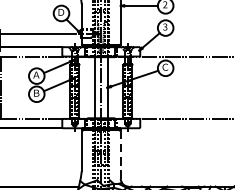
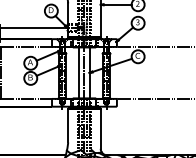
line: (120, 154) -> (100, 128), dashed -> solid

